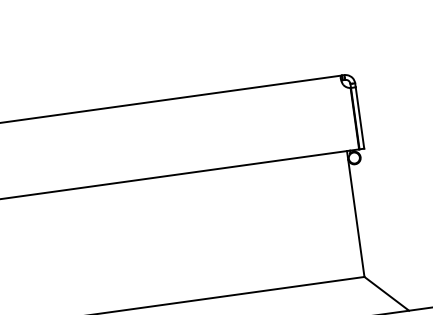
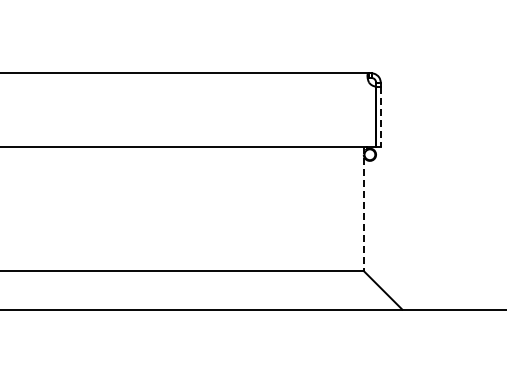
line: (359, 118) -> (380, 117), solid -> dashed
line: (355, 214) -> (363, 209), solid -> dashed

